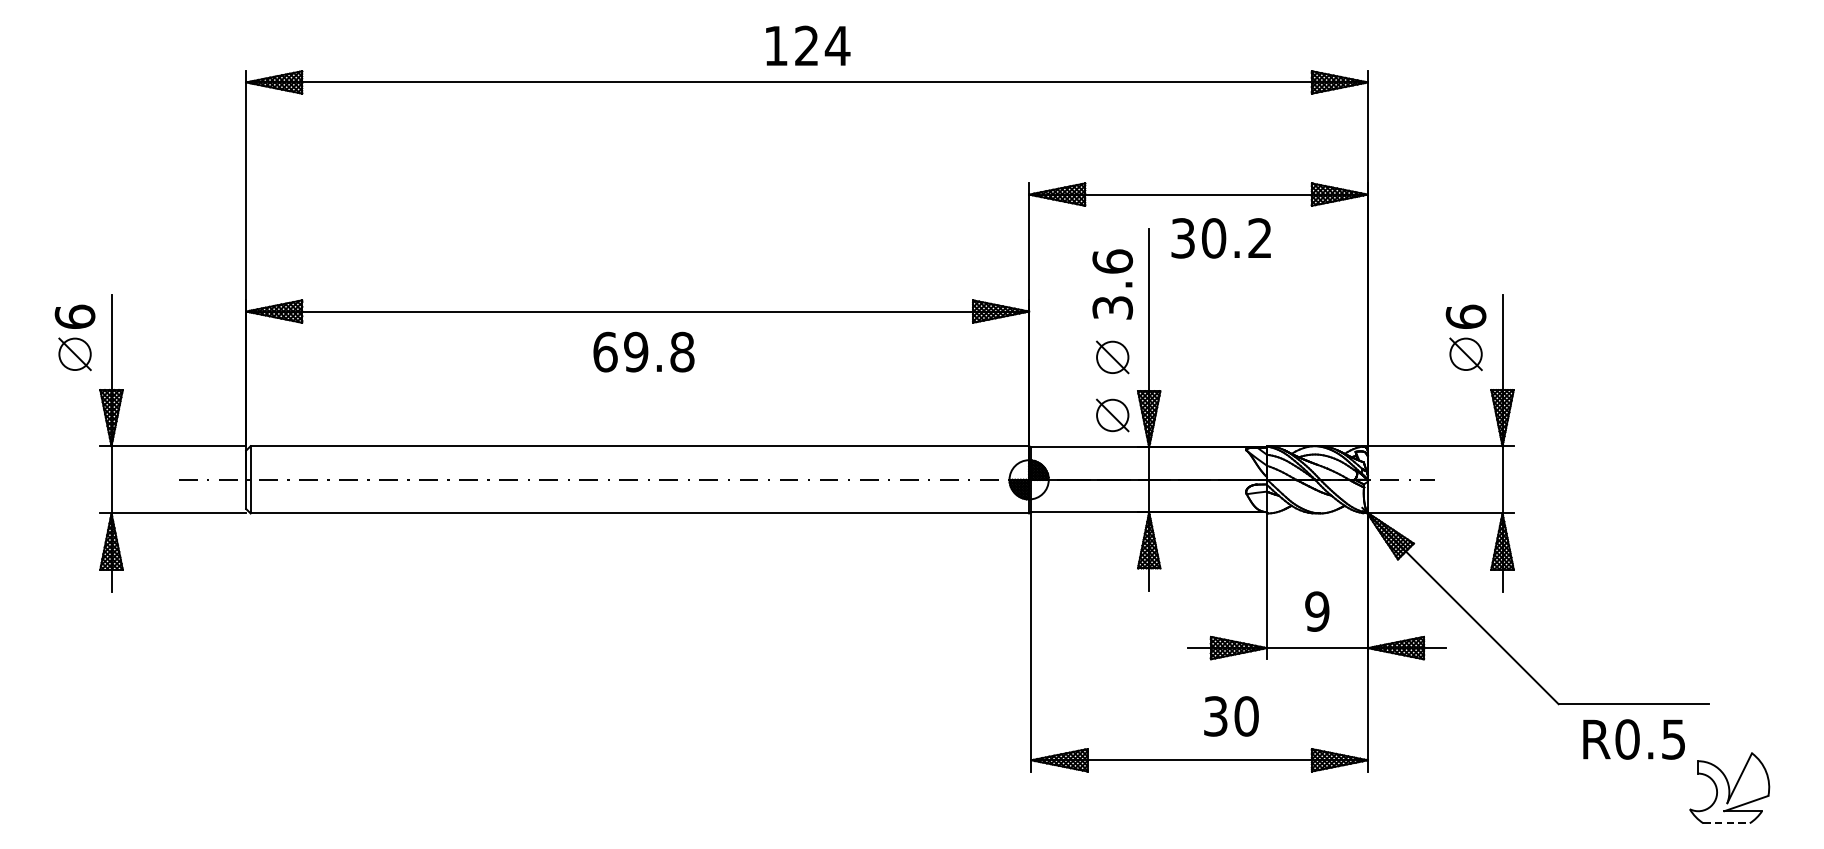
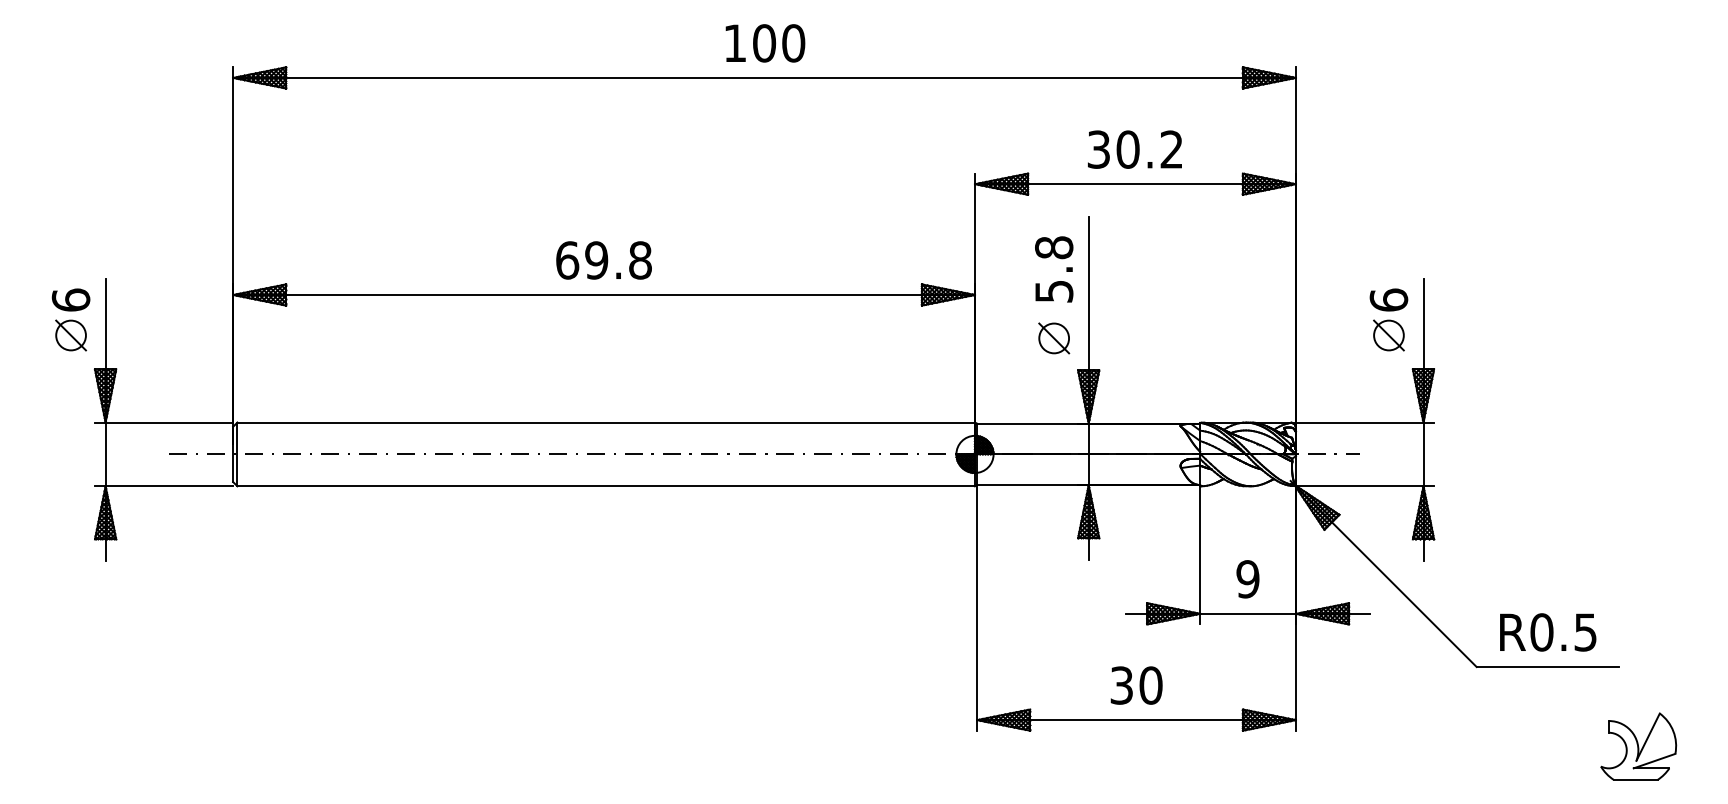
text: (822, 46) -> (779, 43), 124 -> 100
text: (1220, 238) -> (1134, 149), moved
text: (1113, 283) -> (1054, 268), 3.6 -> 5.8
text: (643, 352) -> (603, 260), moved
part: (1113, 415) -> (1054, 393), removed
text: (1231, 716) -> (1136, 685), moved
text: (1634, 739) -> (1548, 632), moved
line: (1727, 822) -> (1636, 779), dashed -> solid

